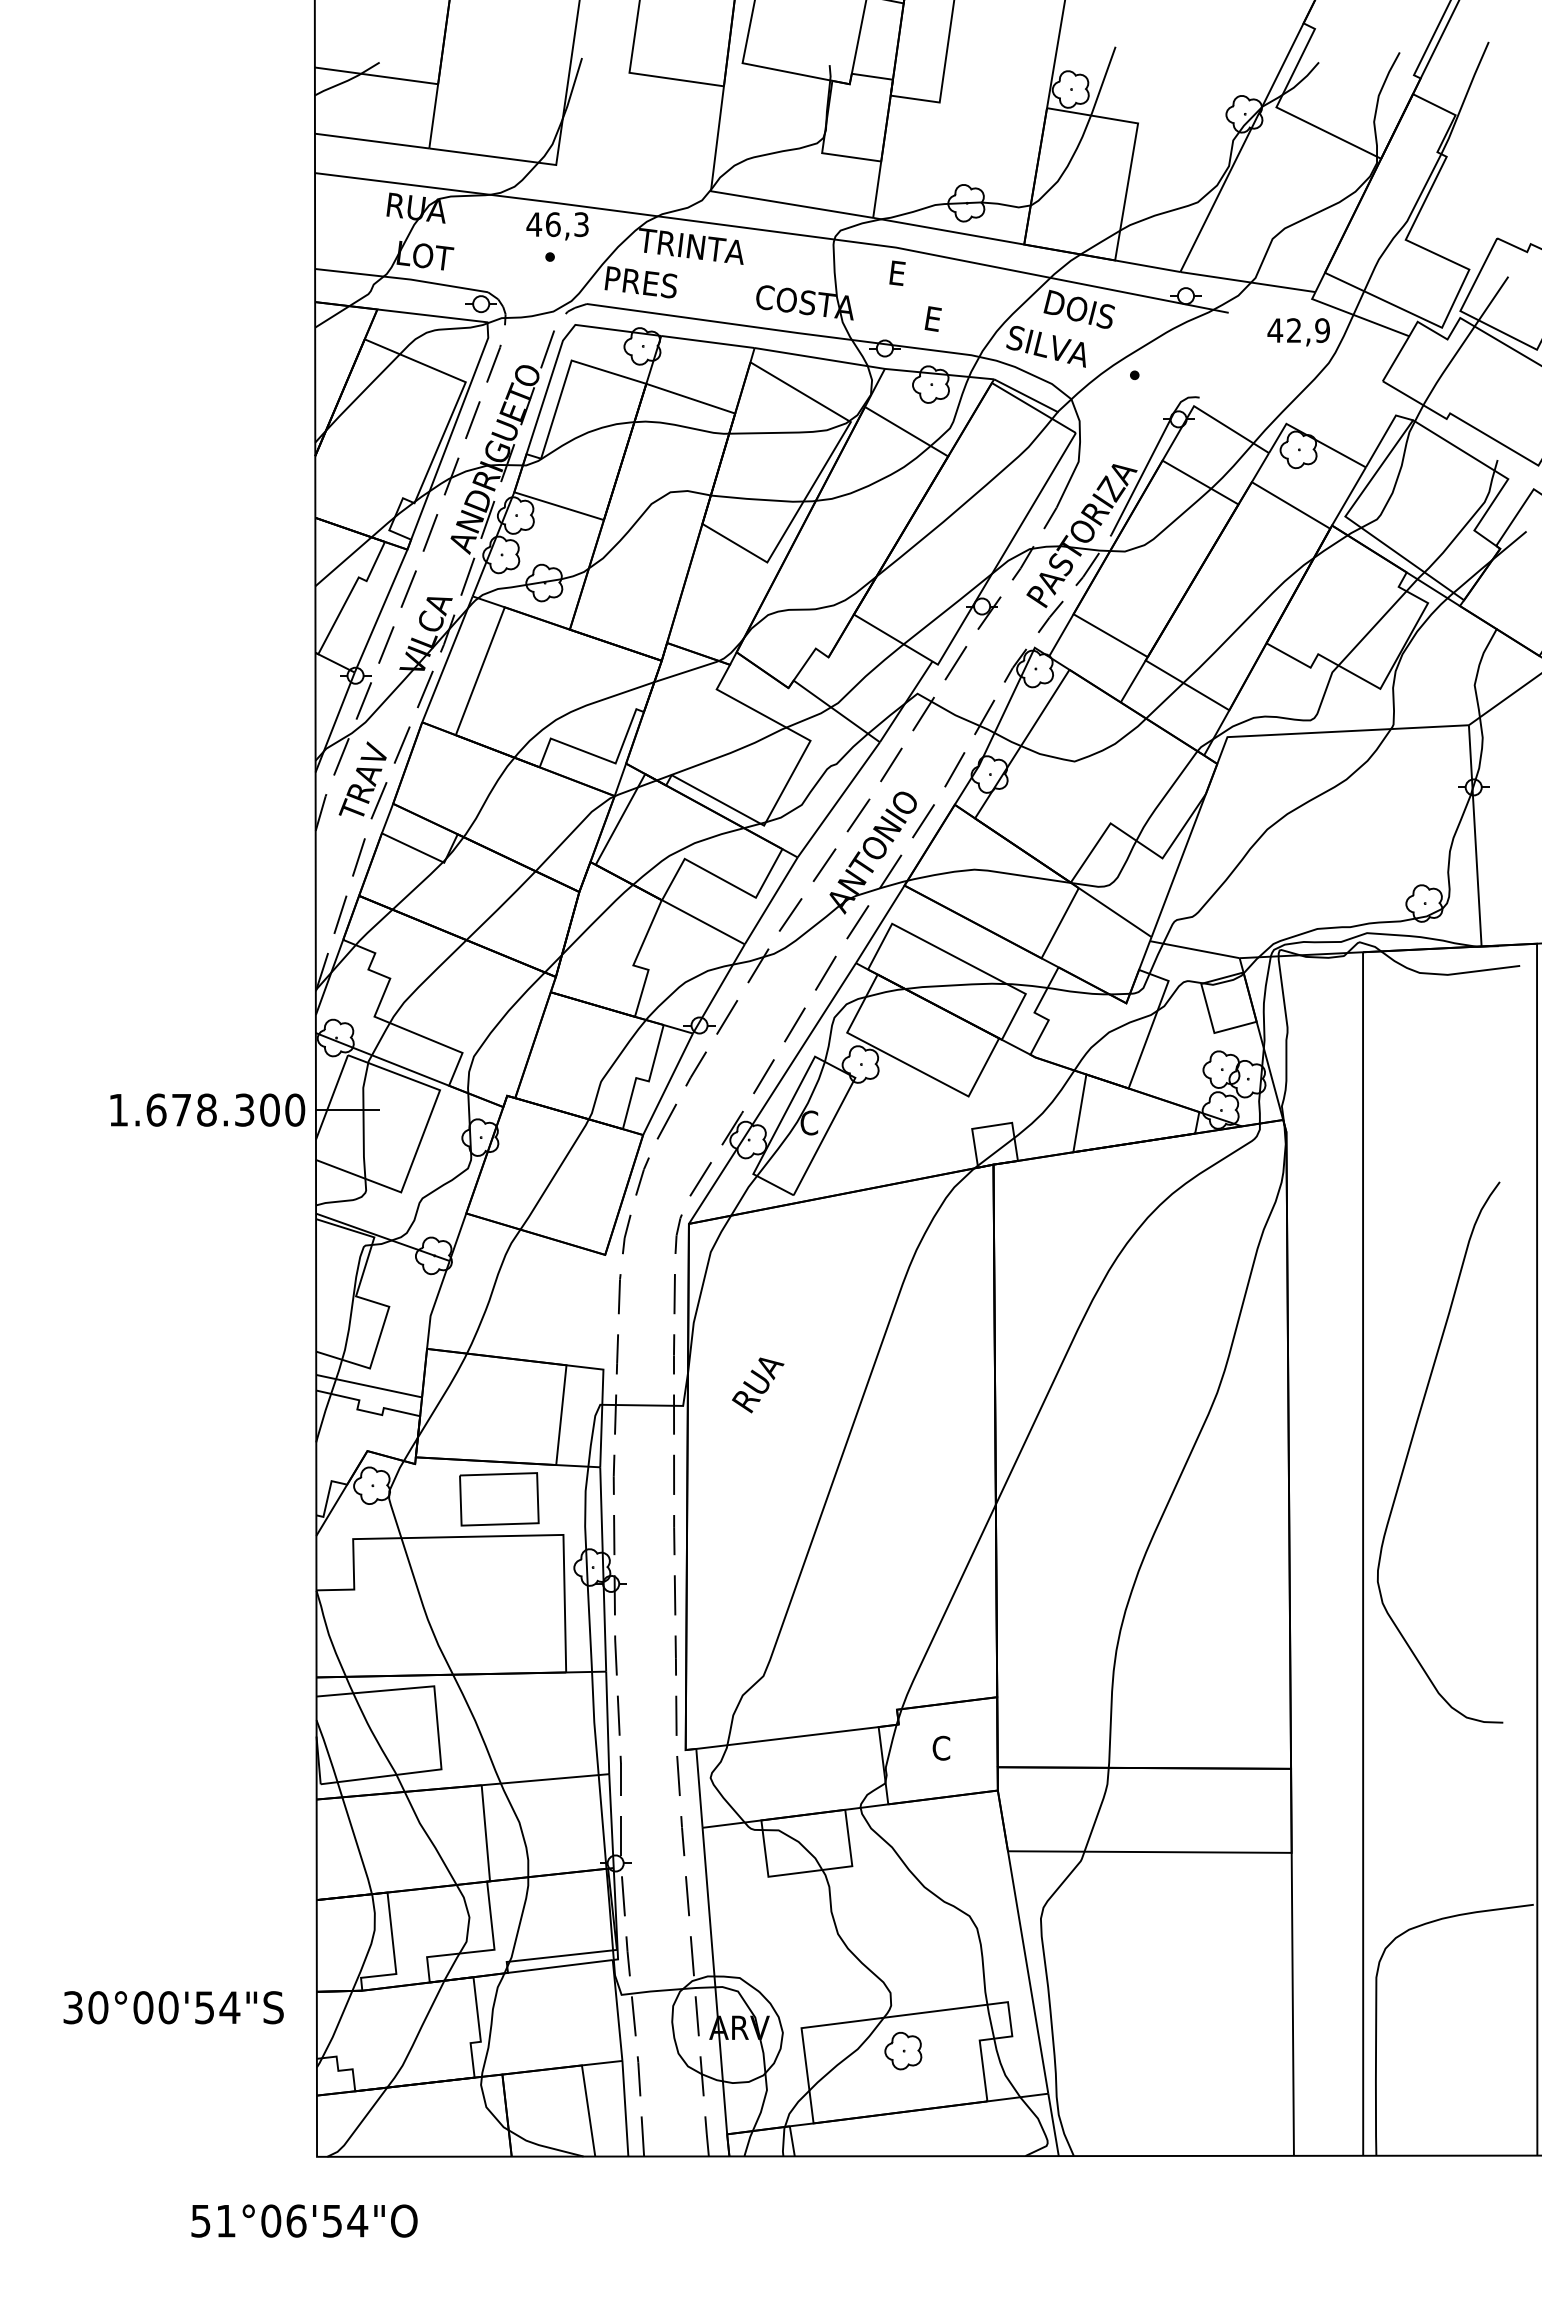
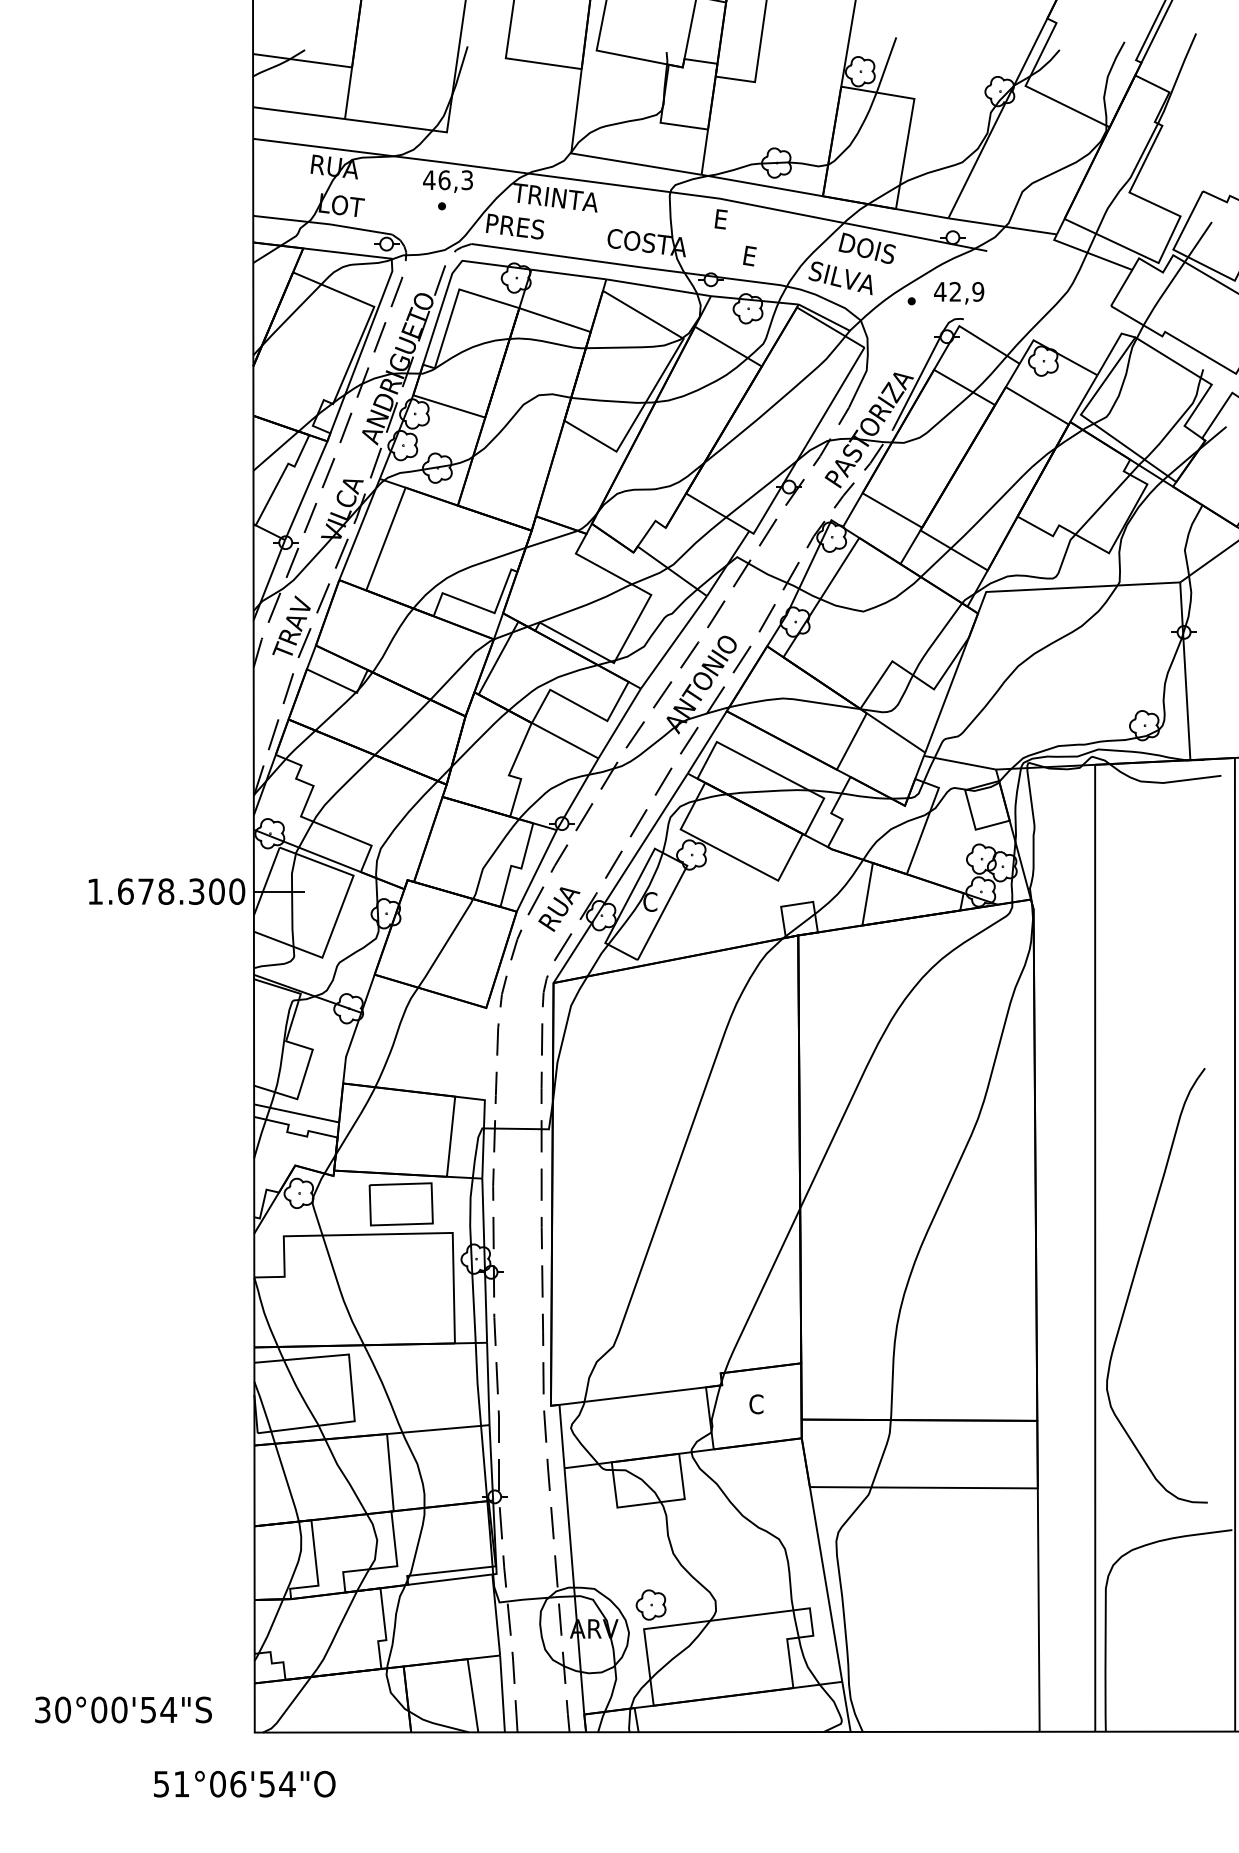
text: (1298, 332) -> (958, 293), moved
text: (758, 1385) -> (559, 909), moved
curve: (1411, 1445) -> (1134, 1279), moved
text: (173, 2007) -> (123, 1709), moved
part: (903, 2051) -> (651, 1605), moved

